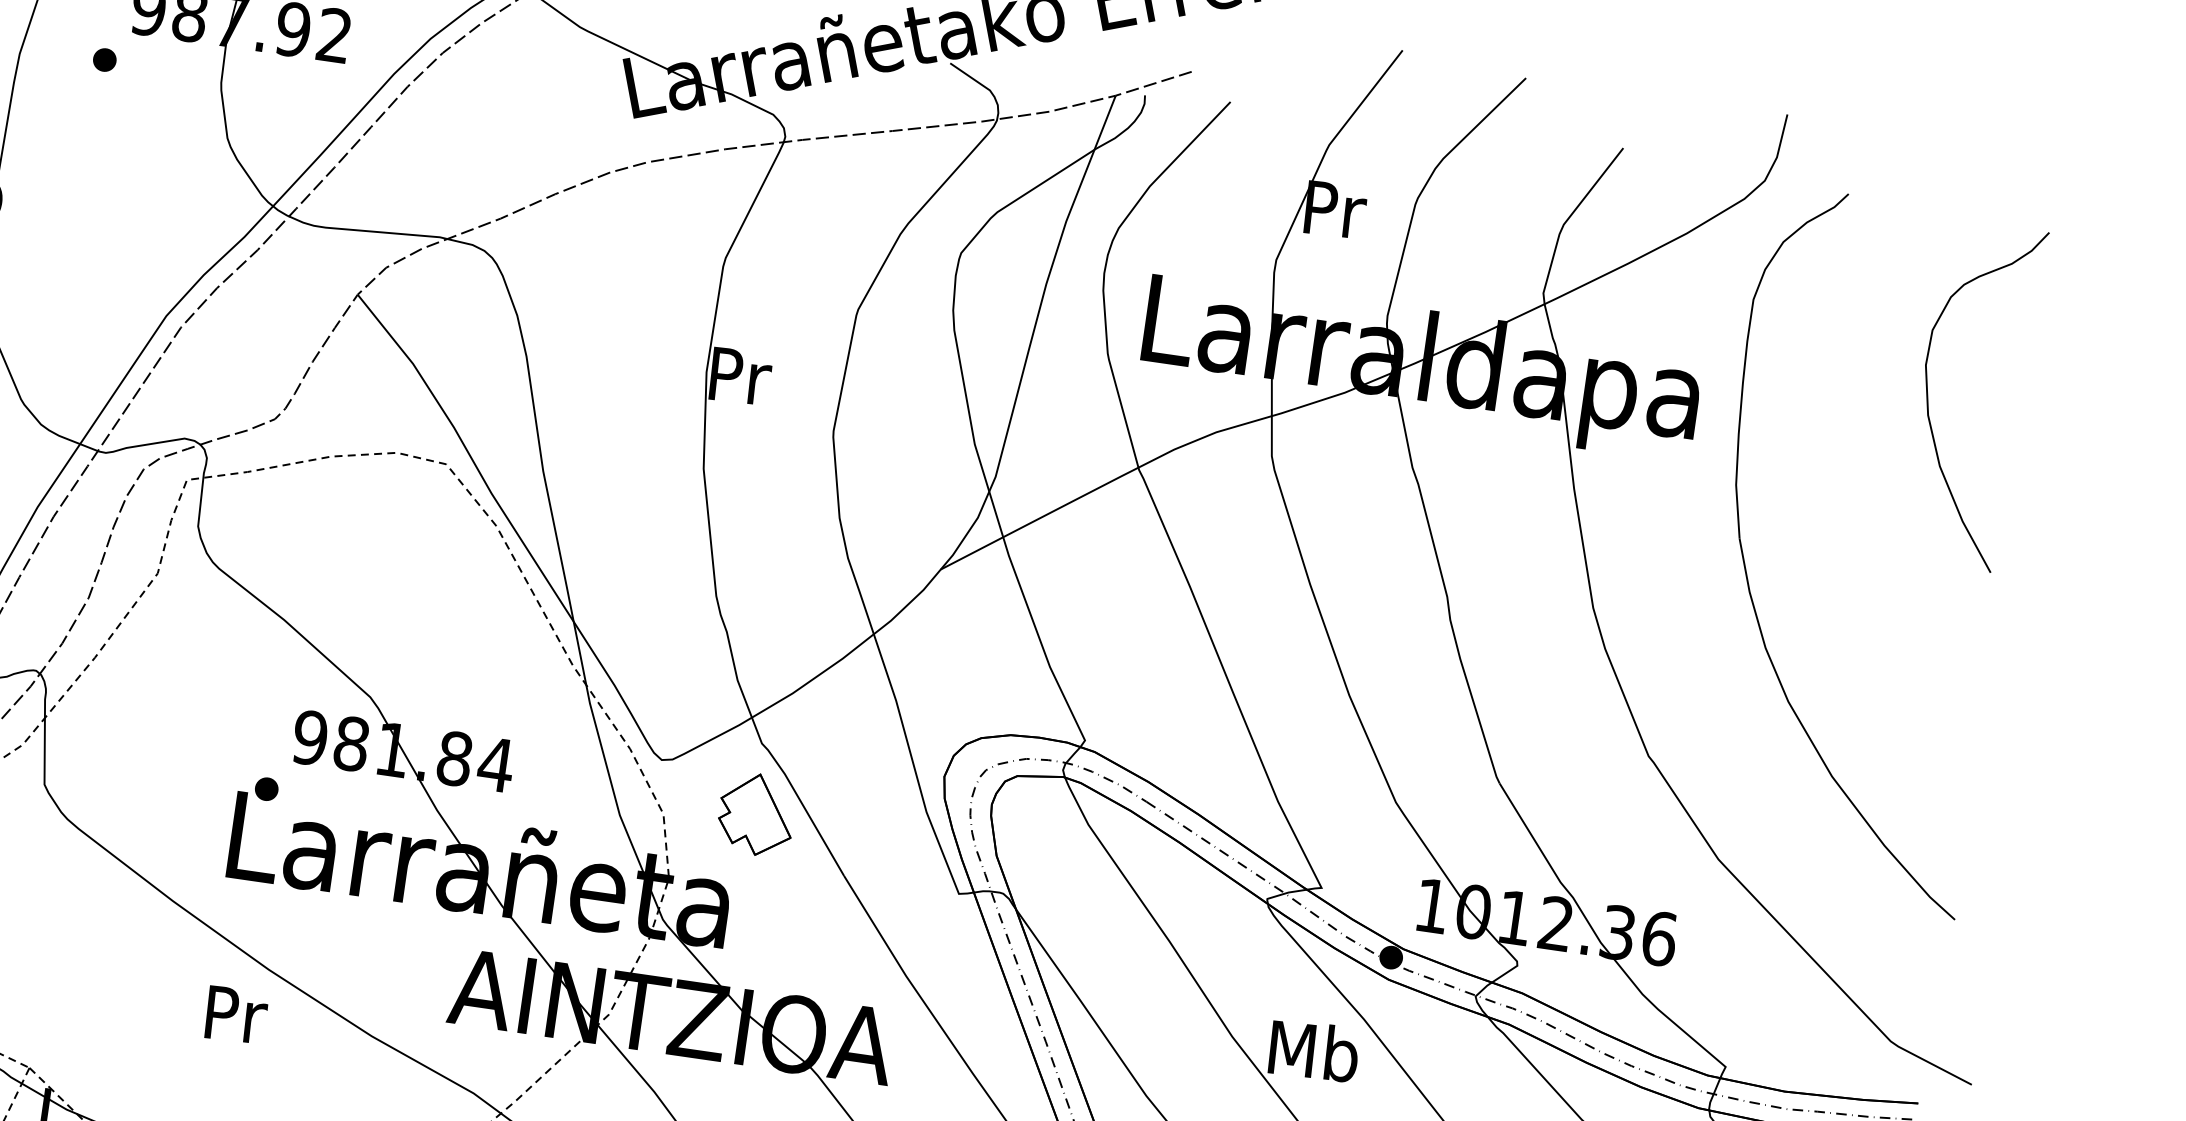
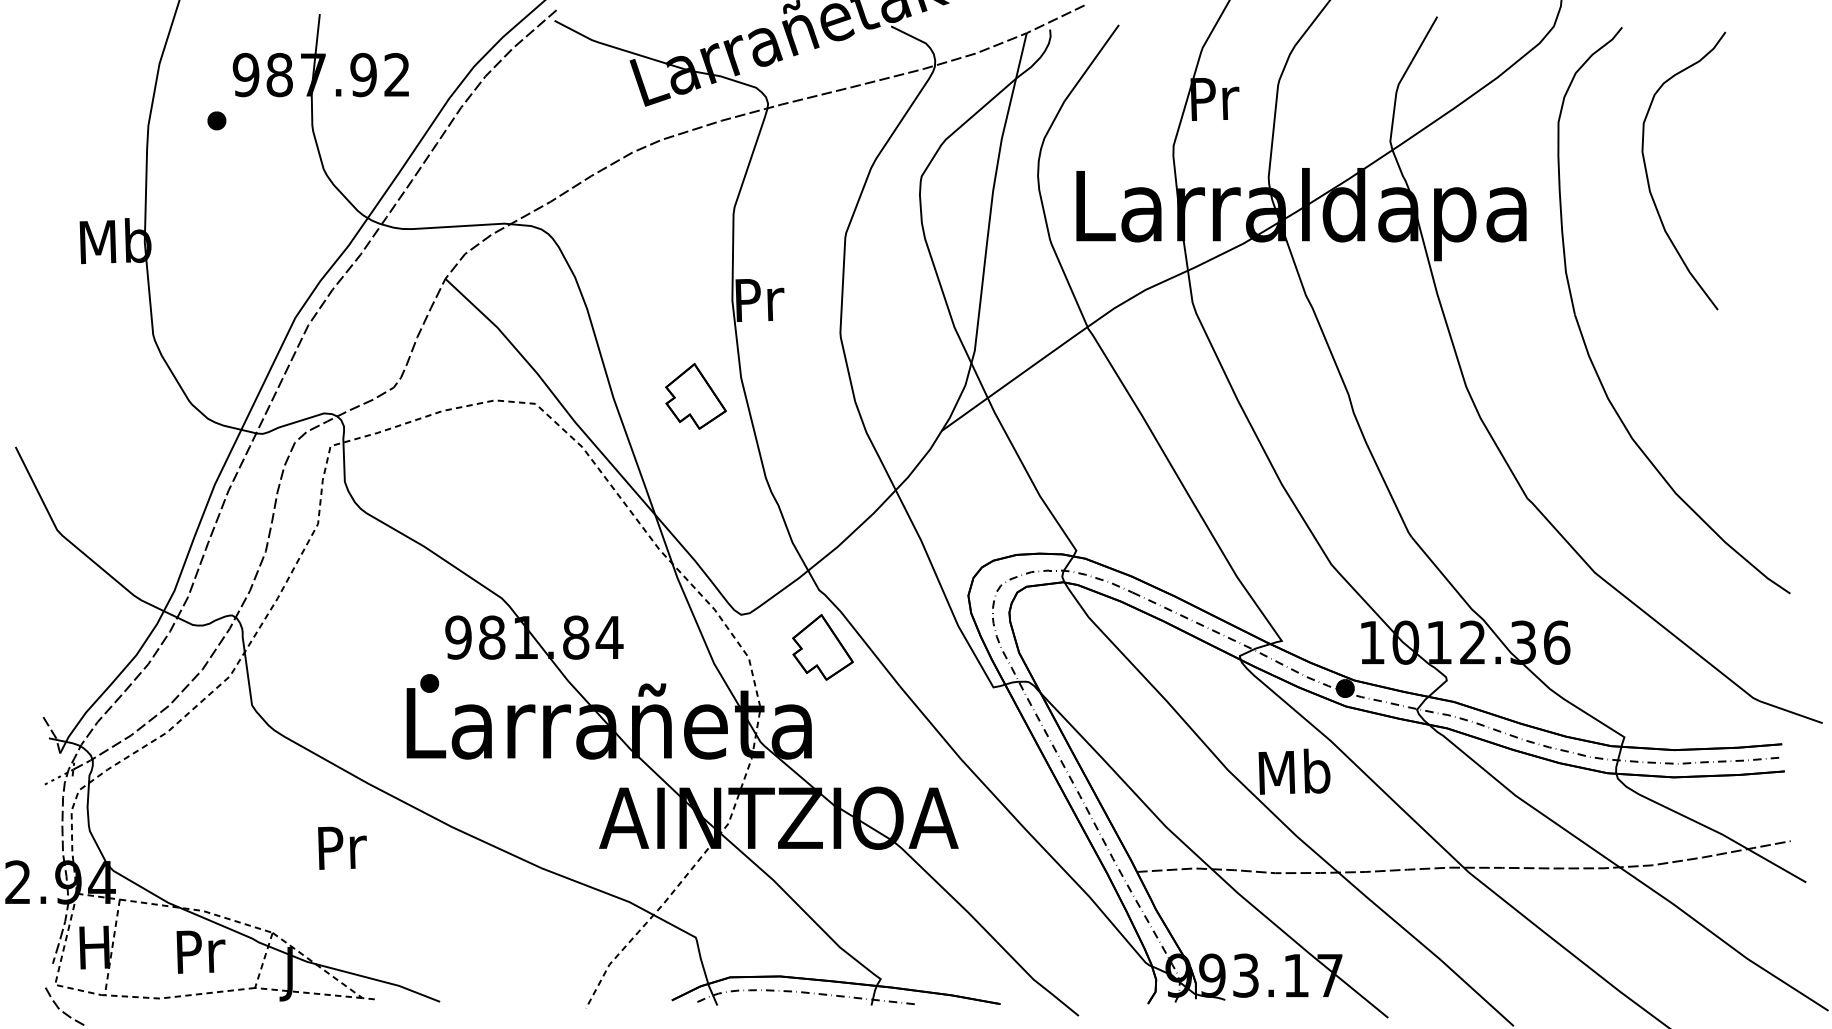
curve: (1928, 397) -> (1648, 177), moved
part: (644, 482) -> (695, 395), added
text: (236, 1014) -> (342, 847), moved

